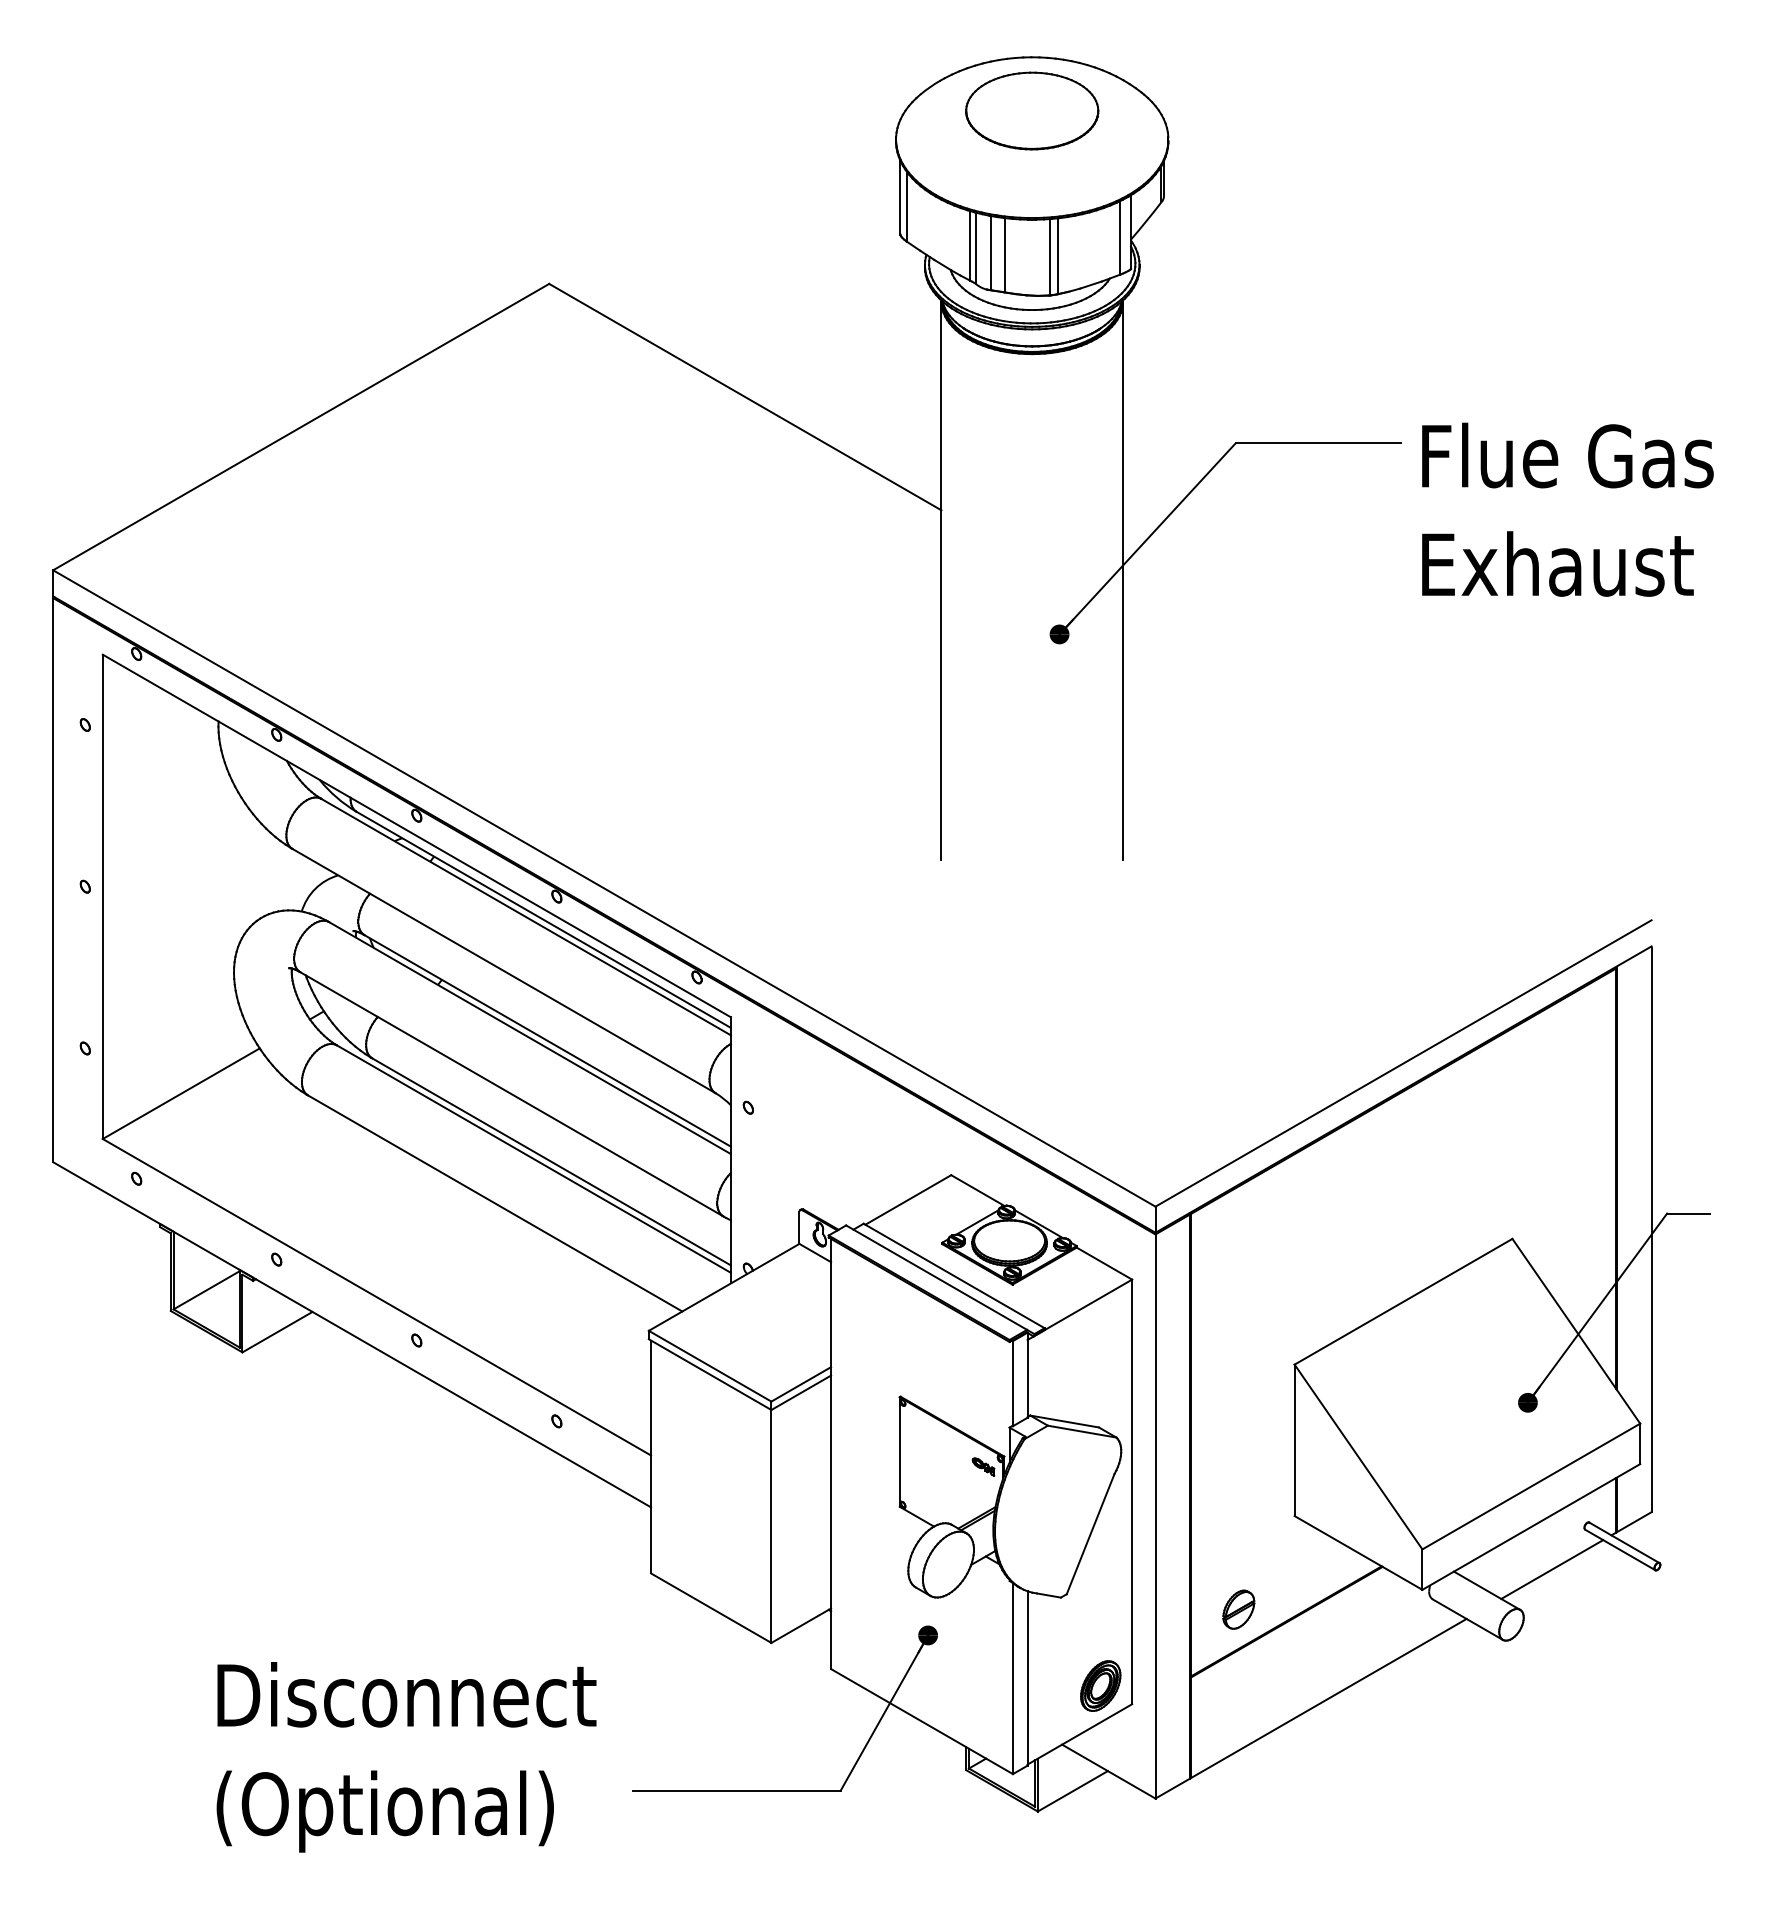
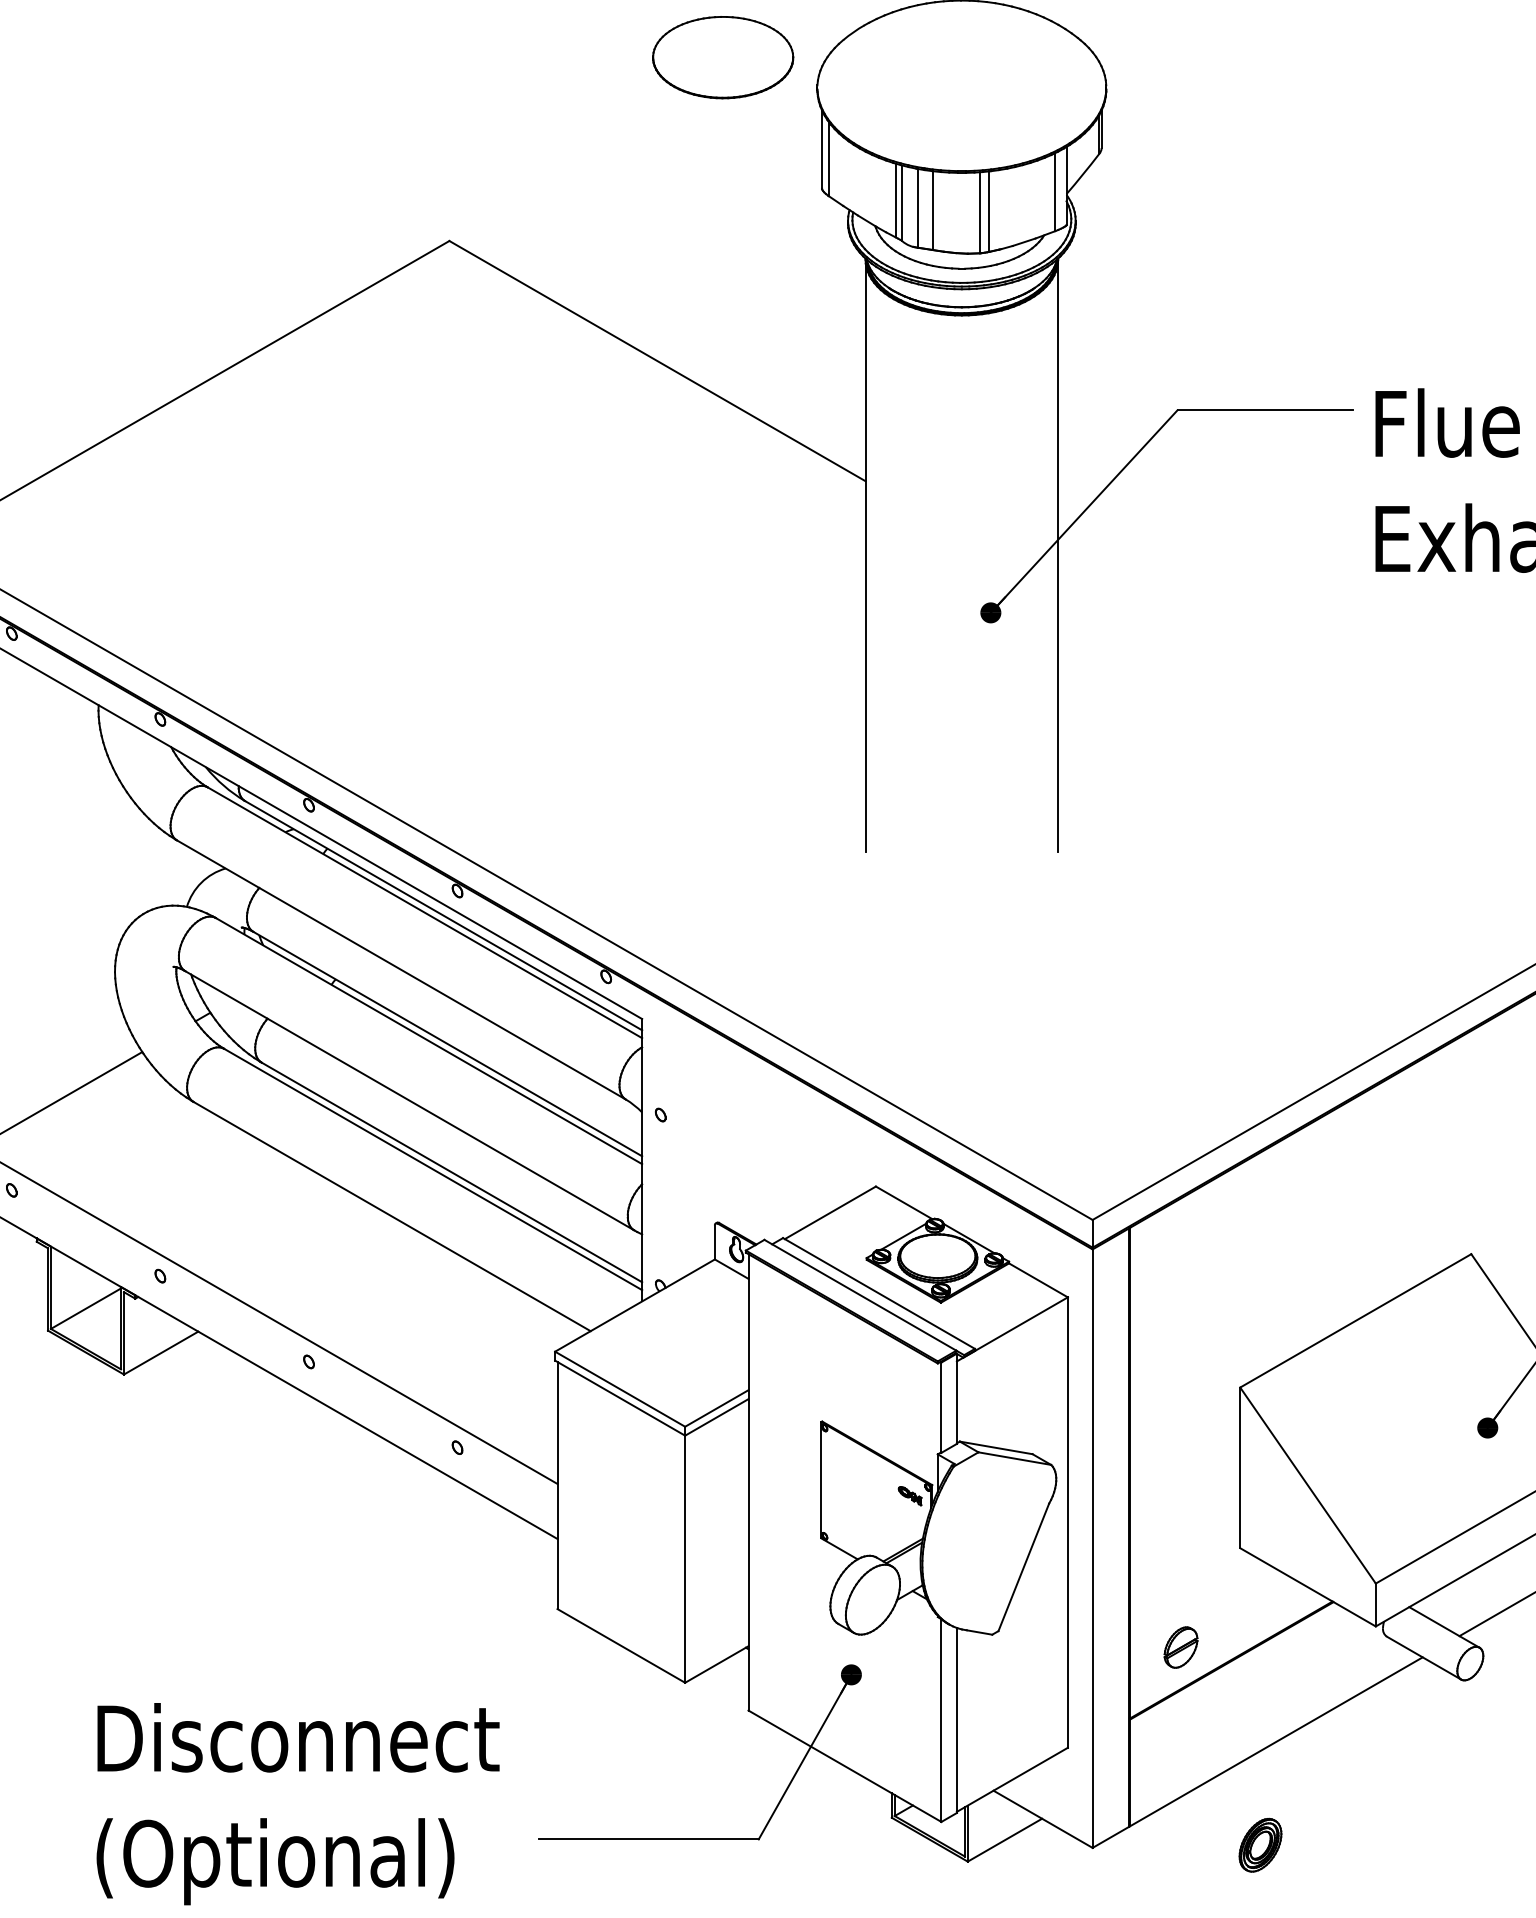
part: (1032, 110) -> (723, 57), moved
part: (1100, 1685) -> (1260, 1844), moved

